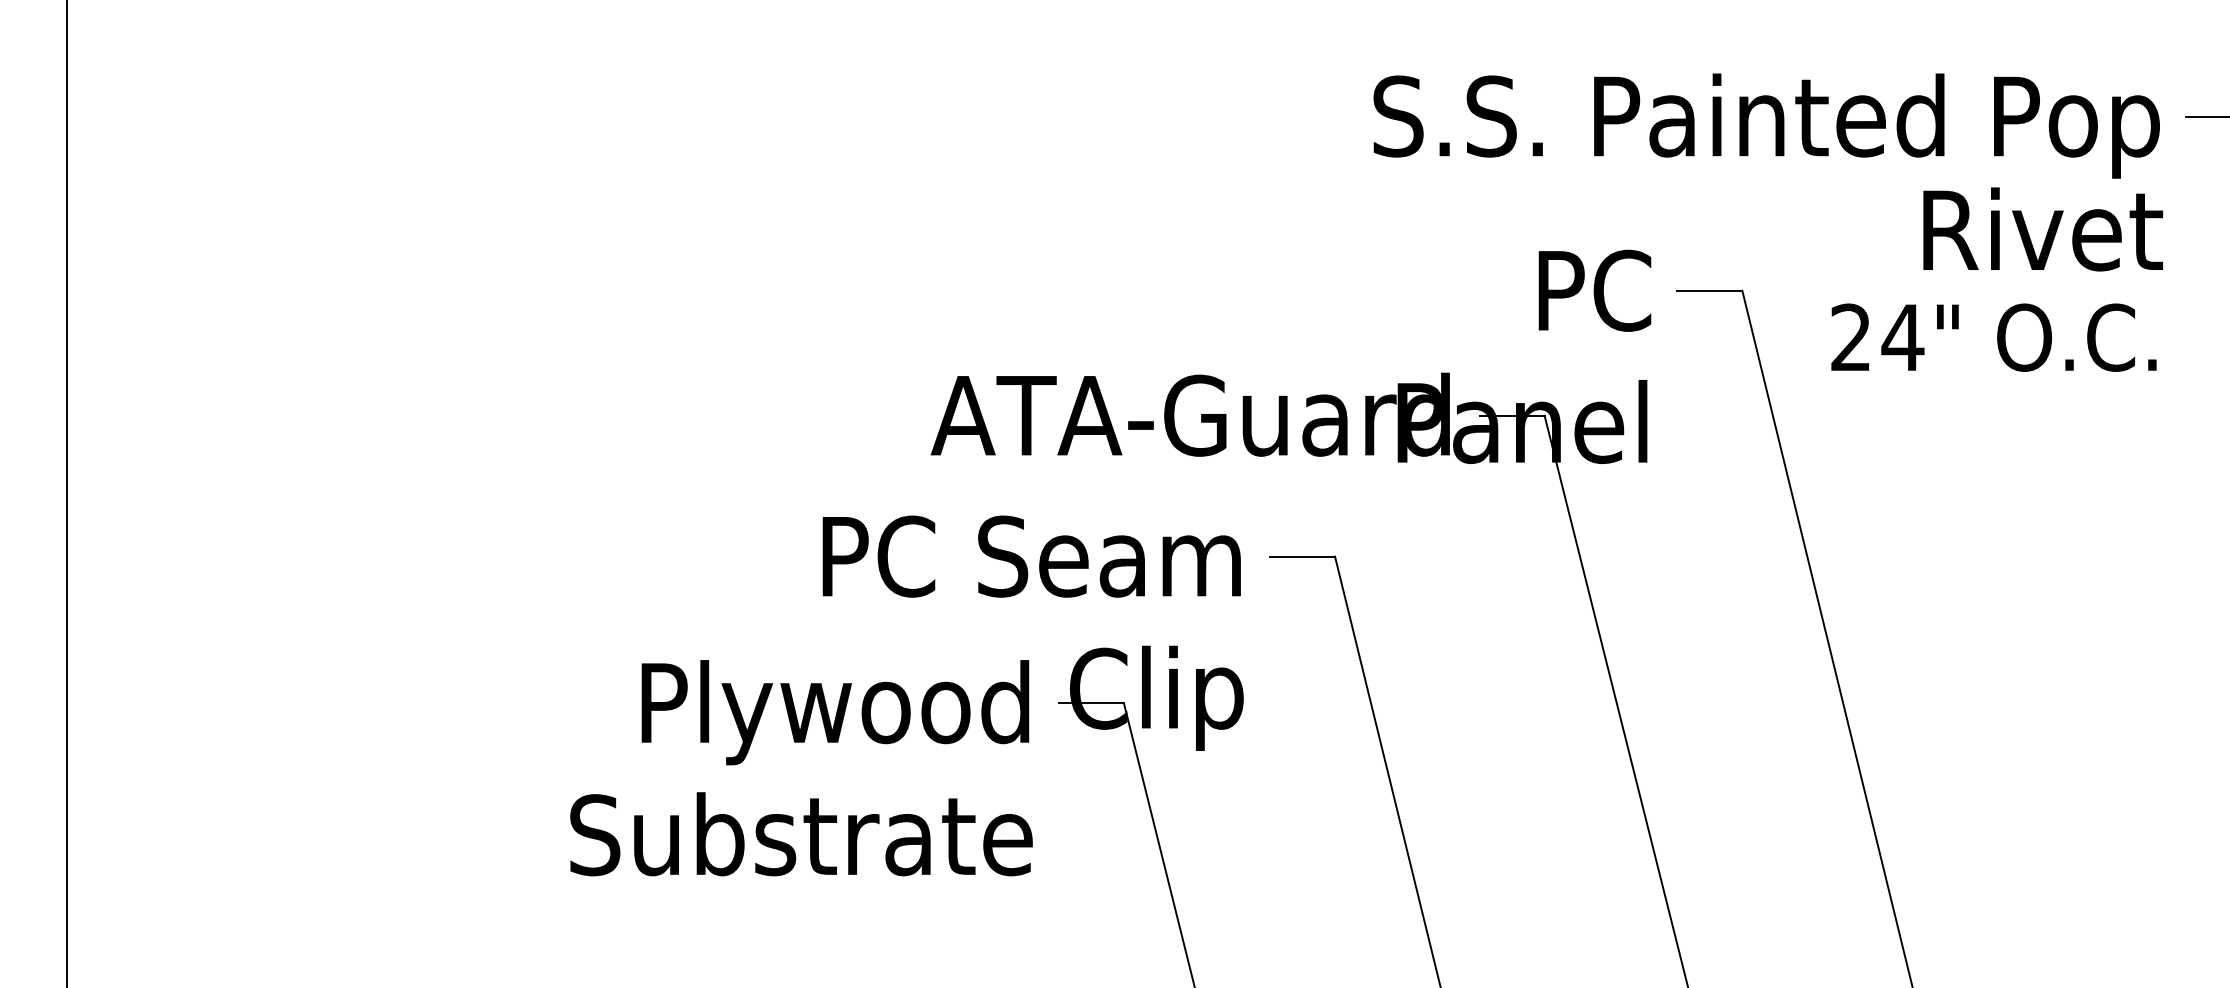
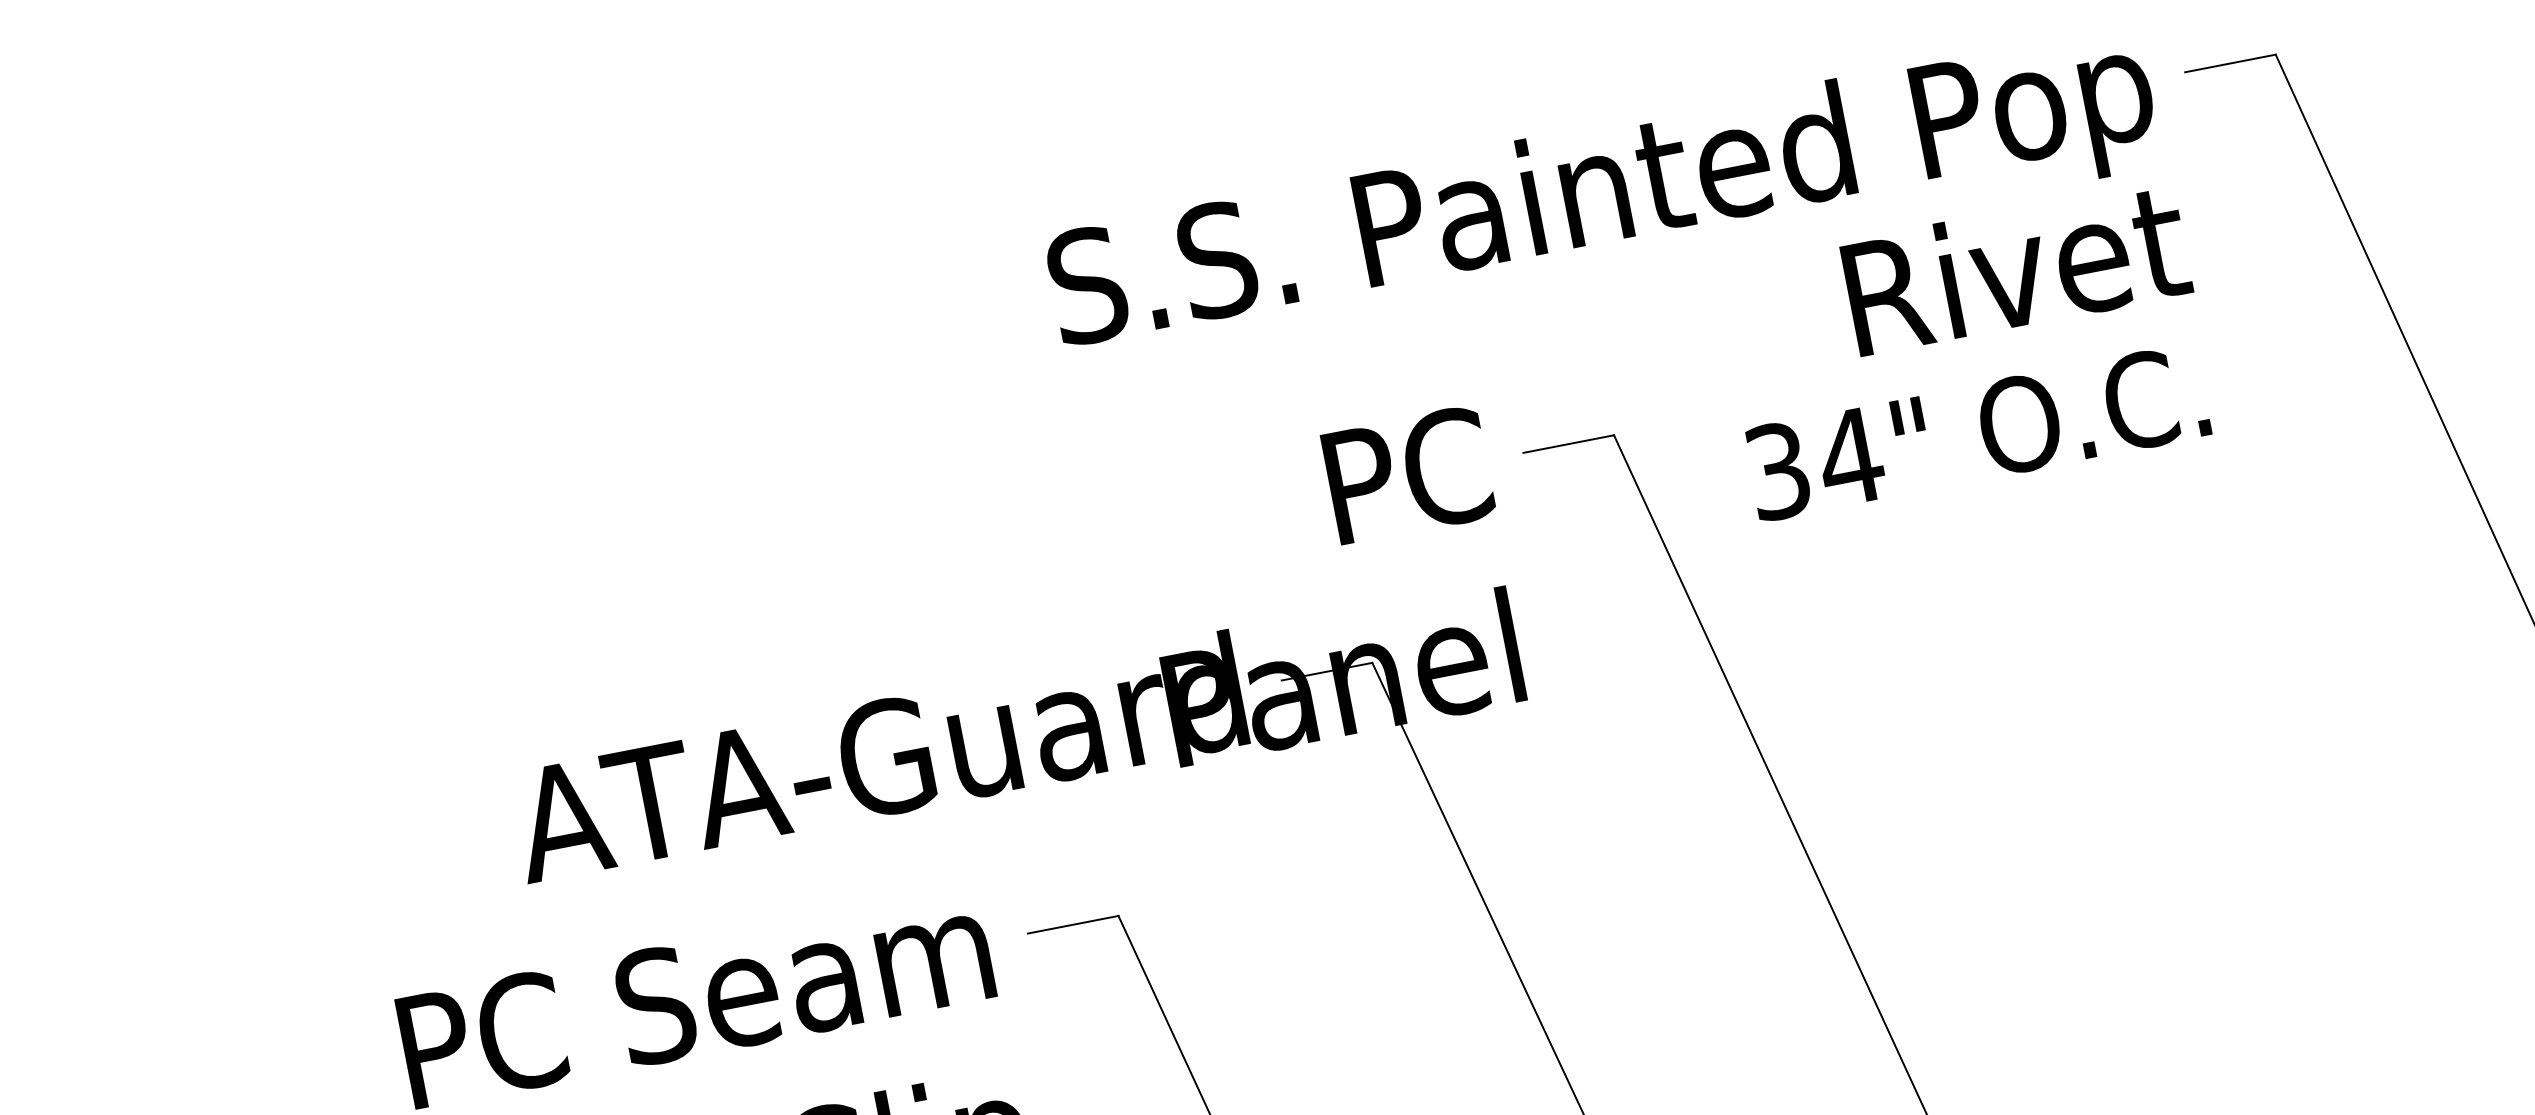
text: (1850, 337) -> (1777, 471), 24" -> 34"

